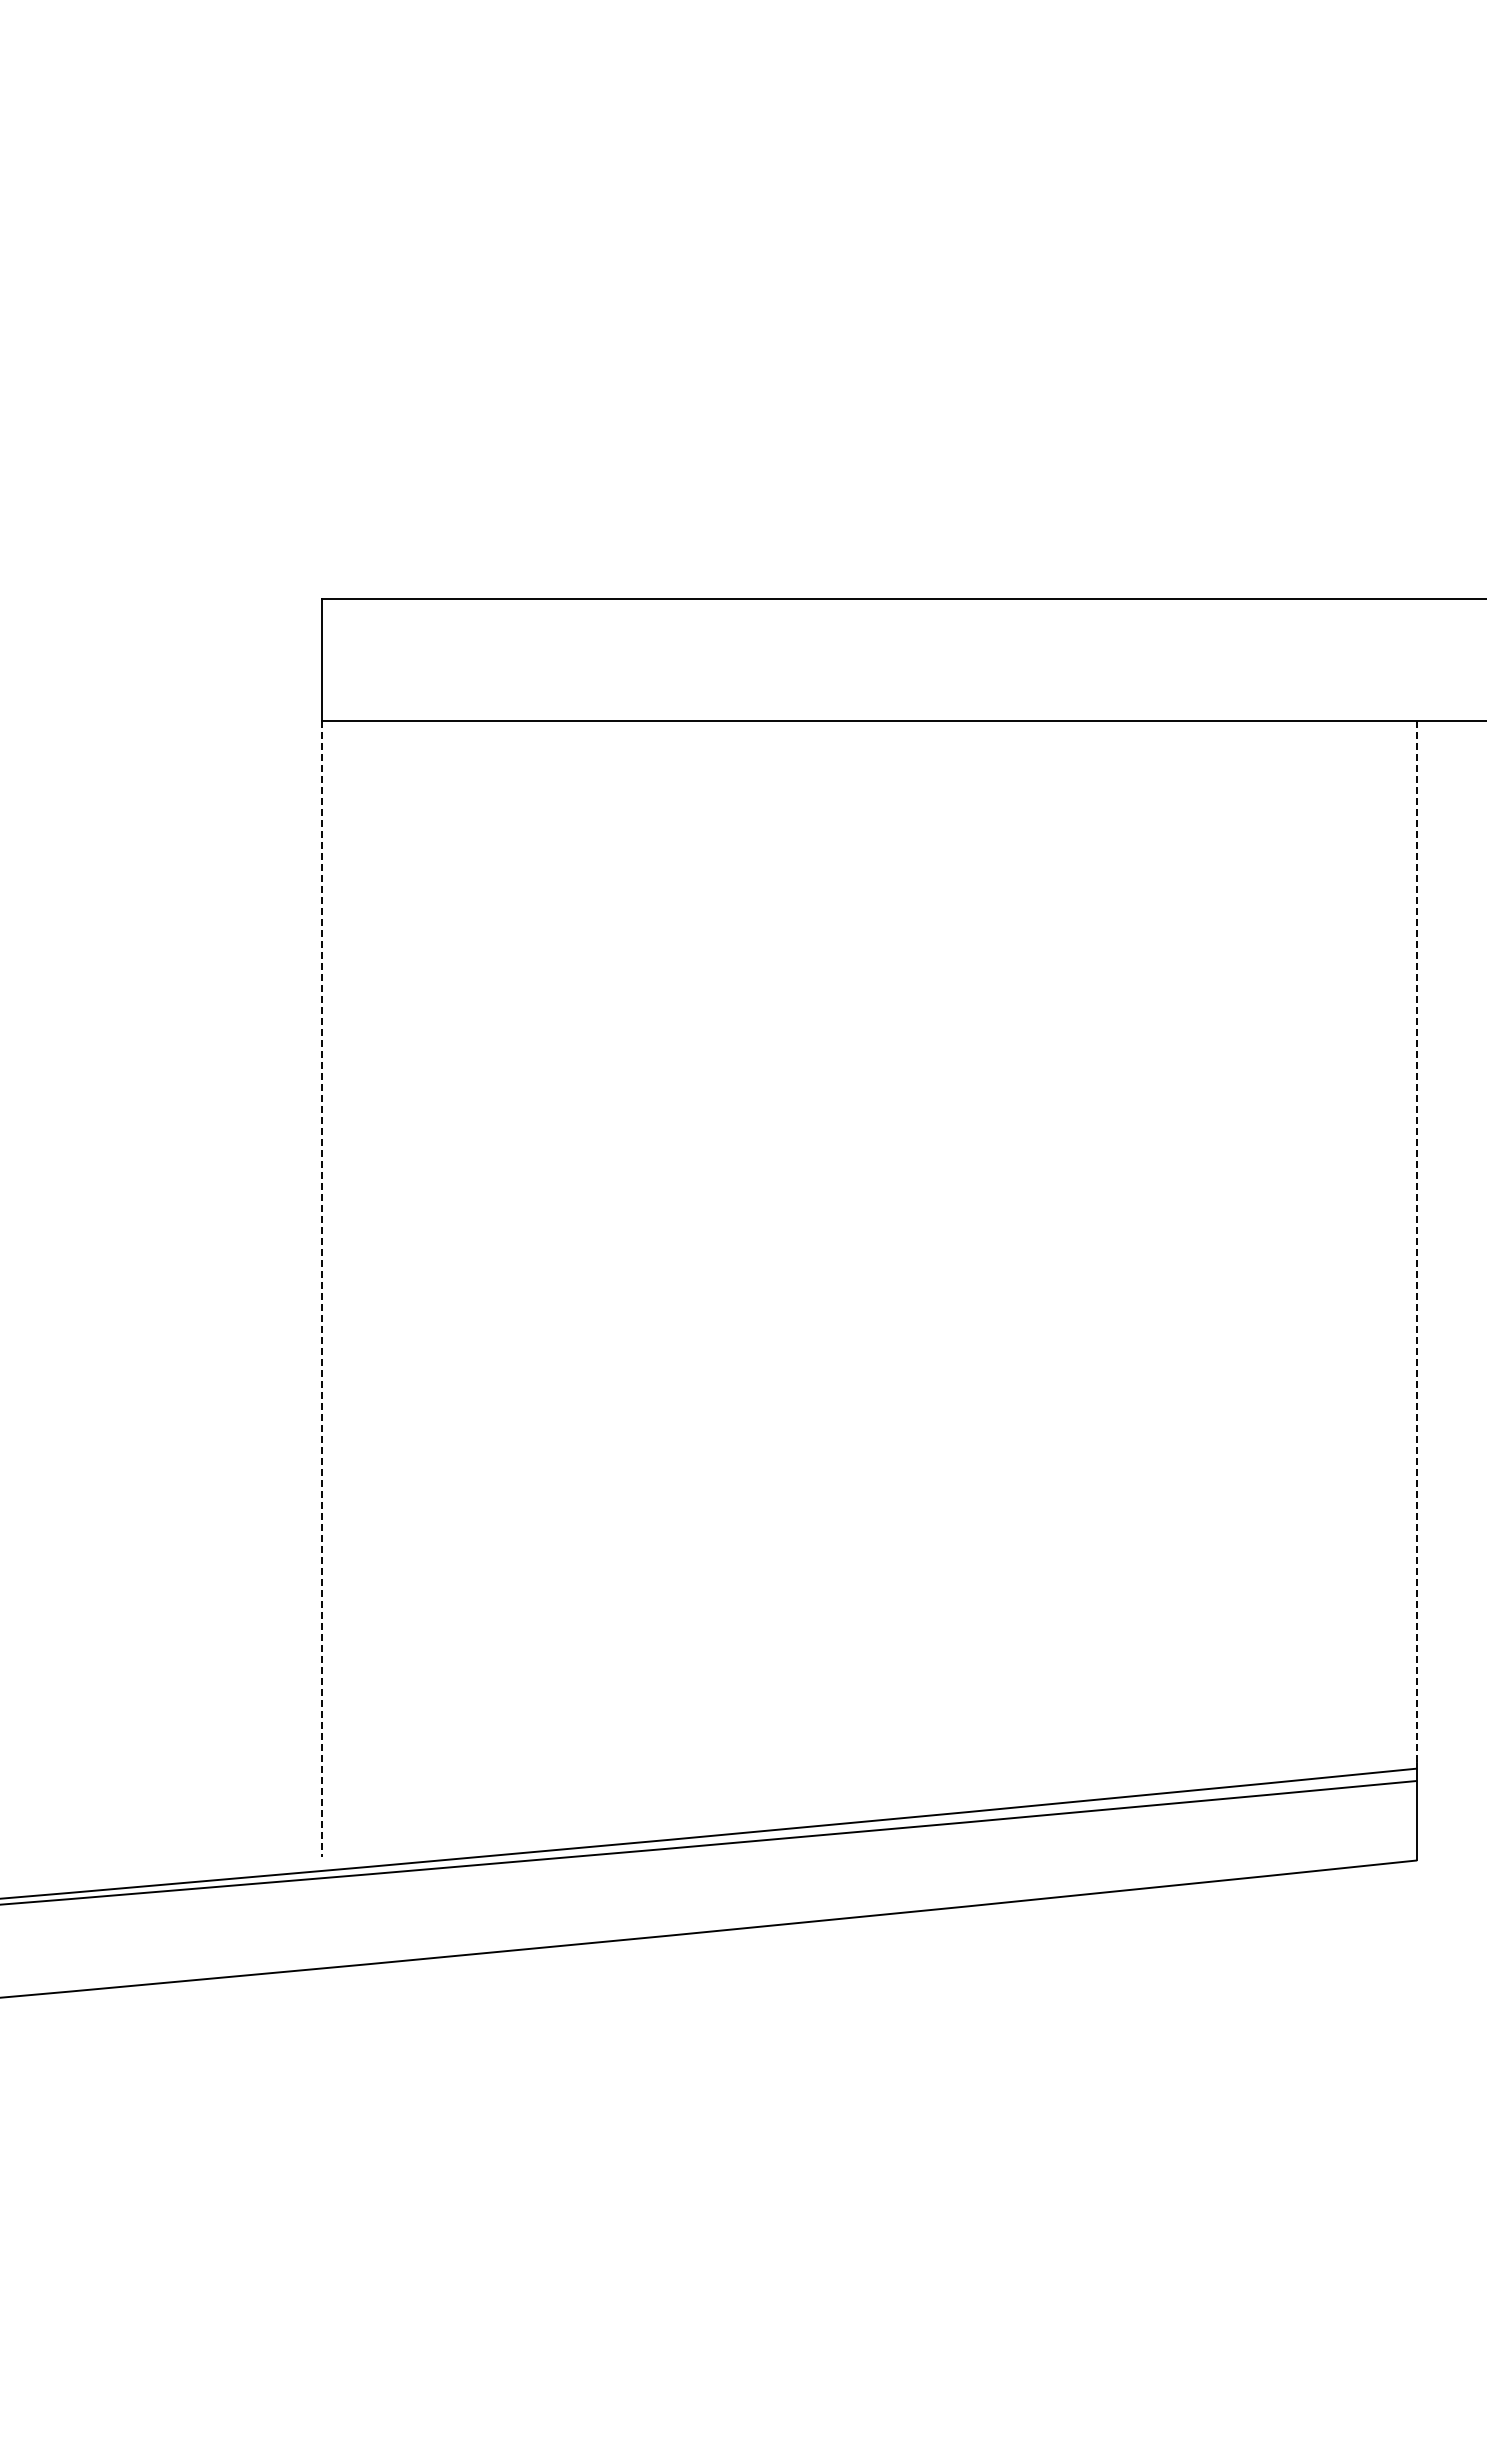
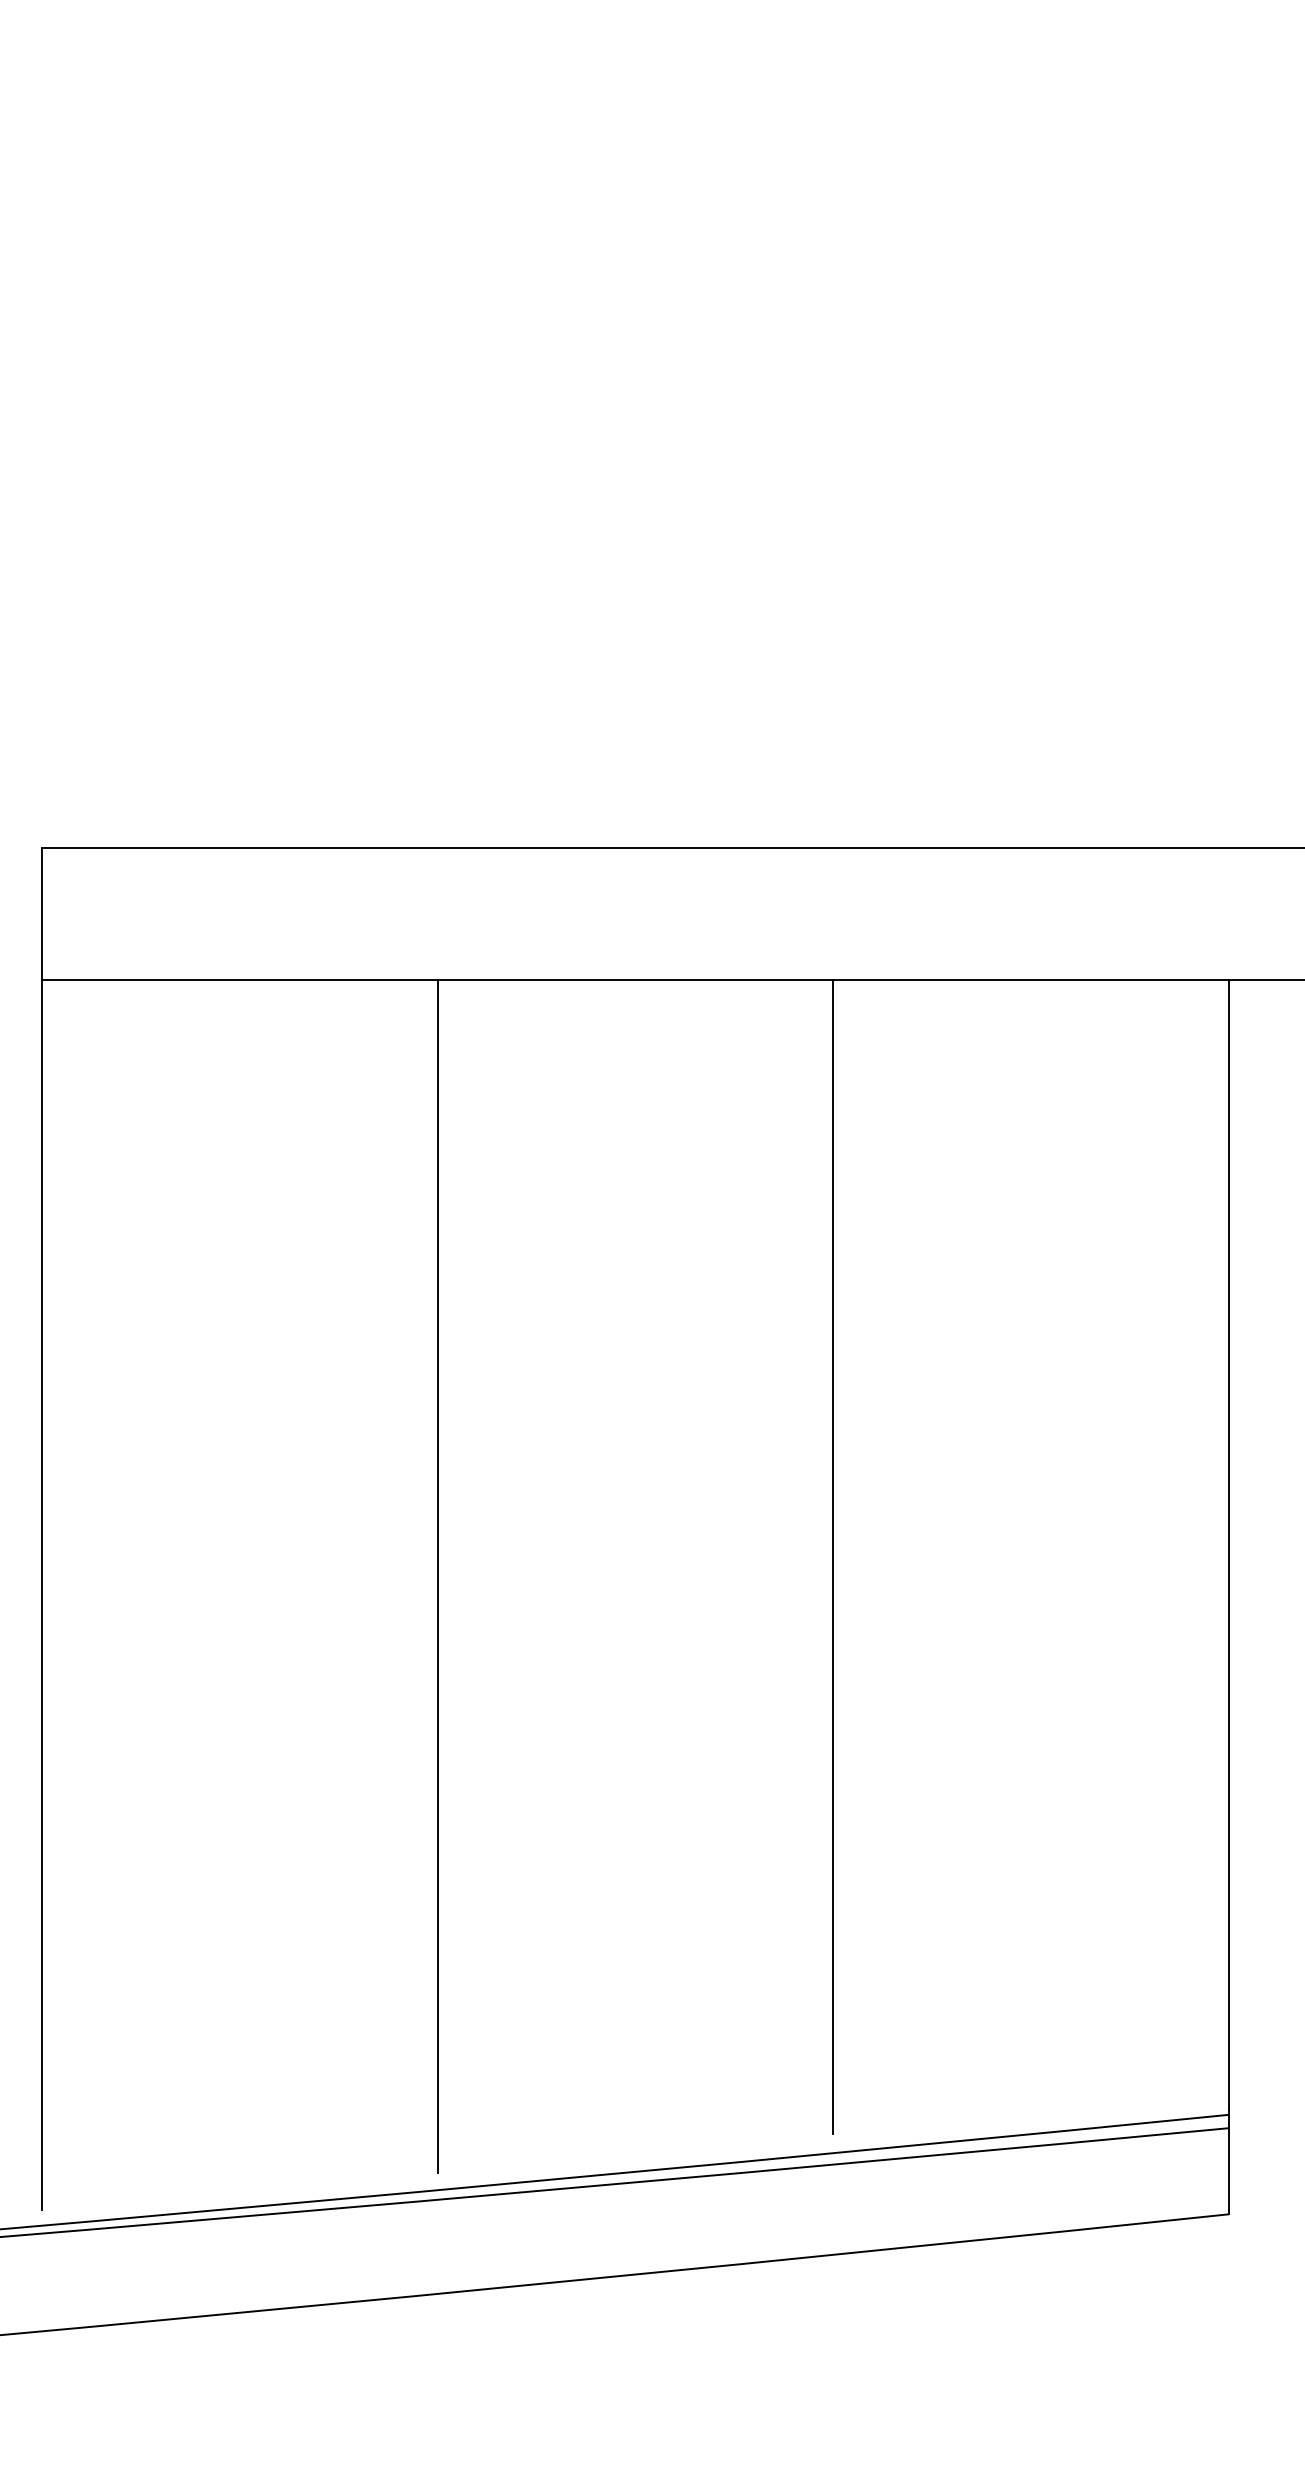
line: (1417, 1242) -> (1229, 1544), dashed -> solid
line: (1052, 1253) -> (833, 1556), added
line: (686, 1271) -> (437, 1576), added
line: (321, 1289) -> (42, 1595), dashed -> solid

